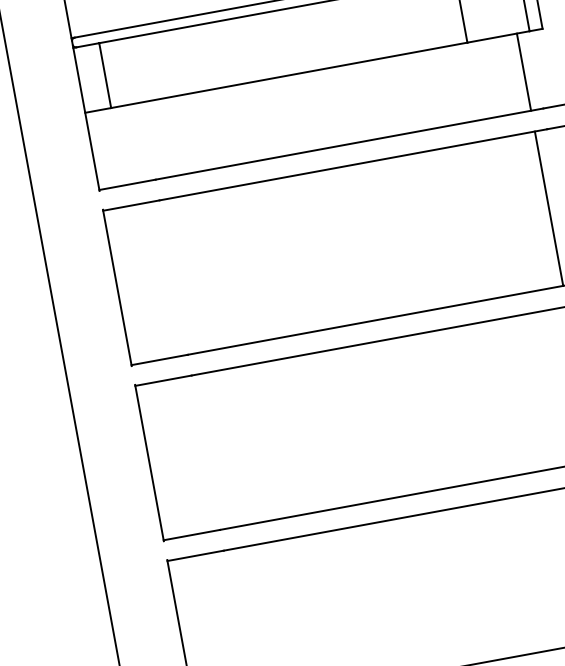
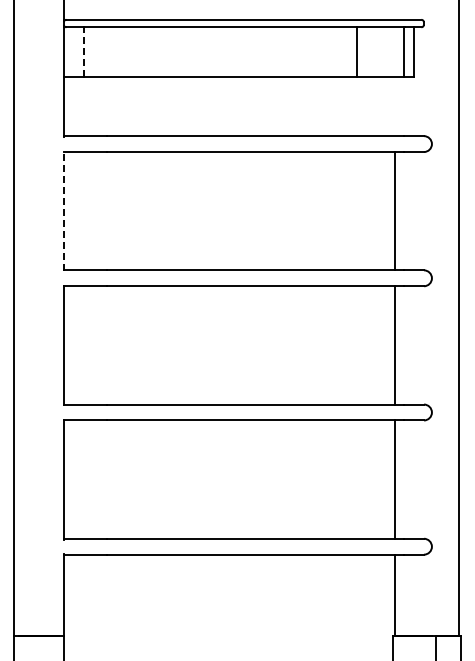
line: (523, 72) -> (394, 106), removed
line: (104, 76) -> (83, 52), solid -> dashed
line: (116, 288) -> (63, 211), solid -> dashed

